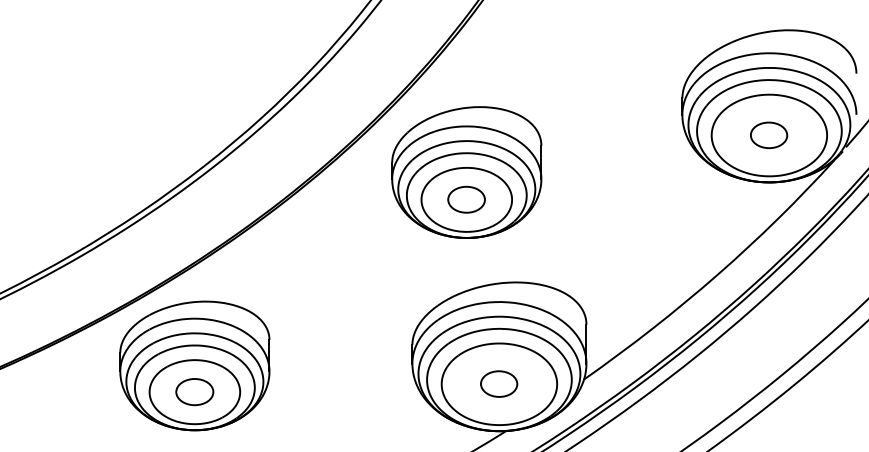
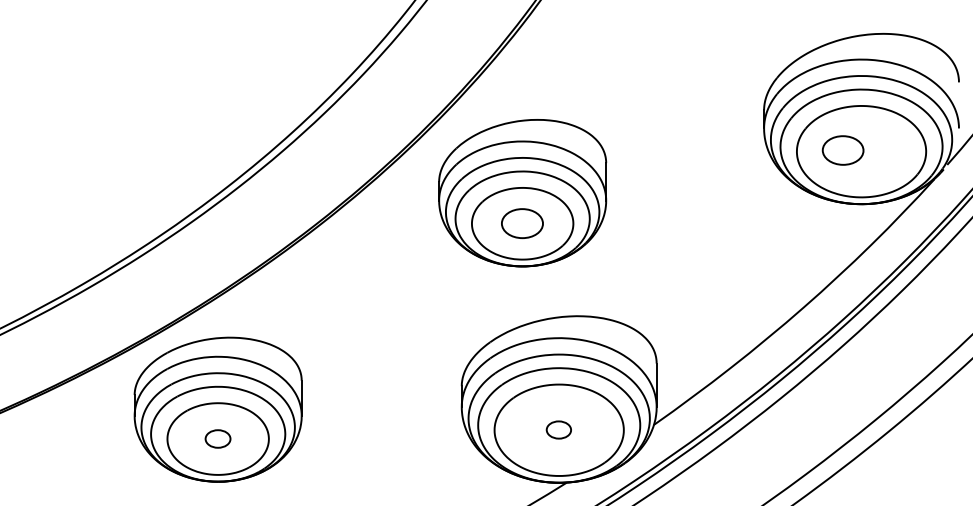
part: (768, 135) -> (842, 150), moved
part: (498, 383) -> (558, 429), size x0.6
part: (194, 391) -> (217, 438), size x0.6

